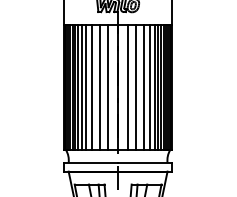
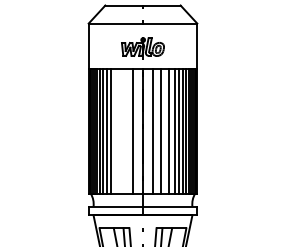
line: (92, 87) -> (117, 131), removed
line: (99, 87) -> (124, 131), removed

